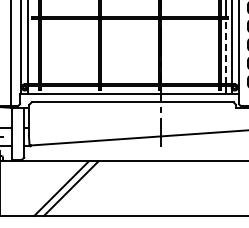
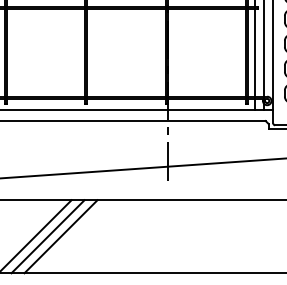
line: (225, 51) -> (254, 52), dashed -> solid
line: (80, 188) -> (60, 236), added

